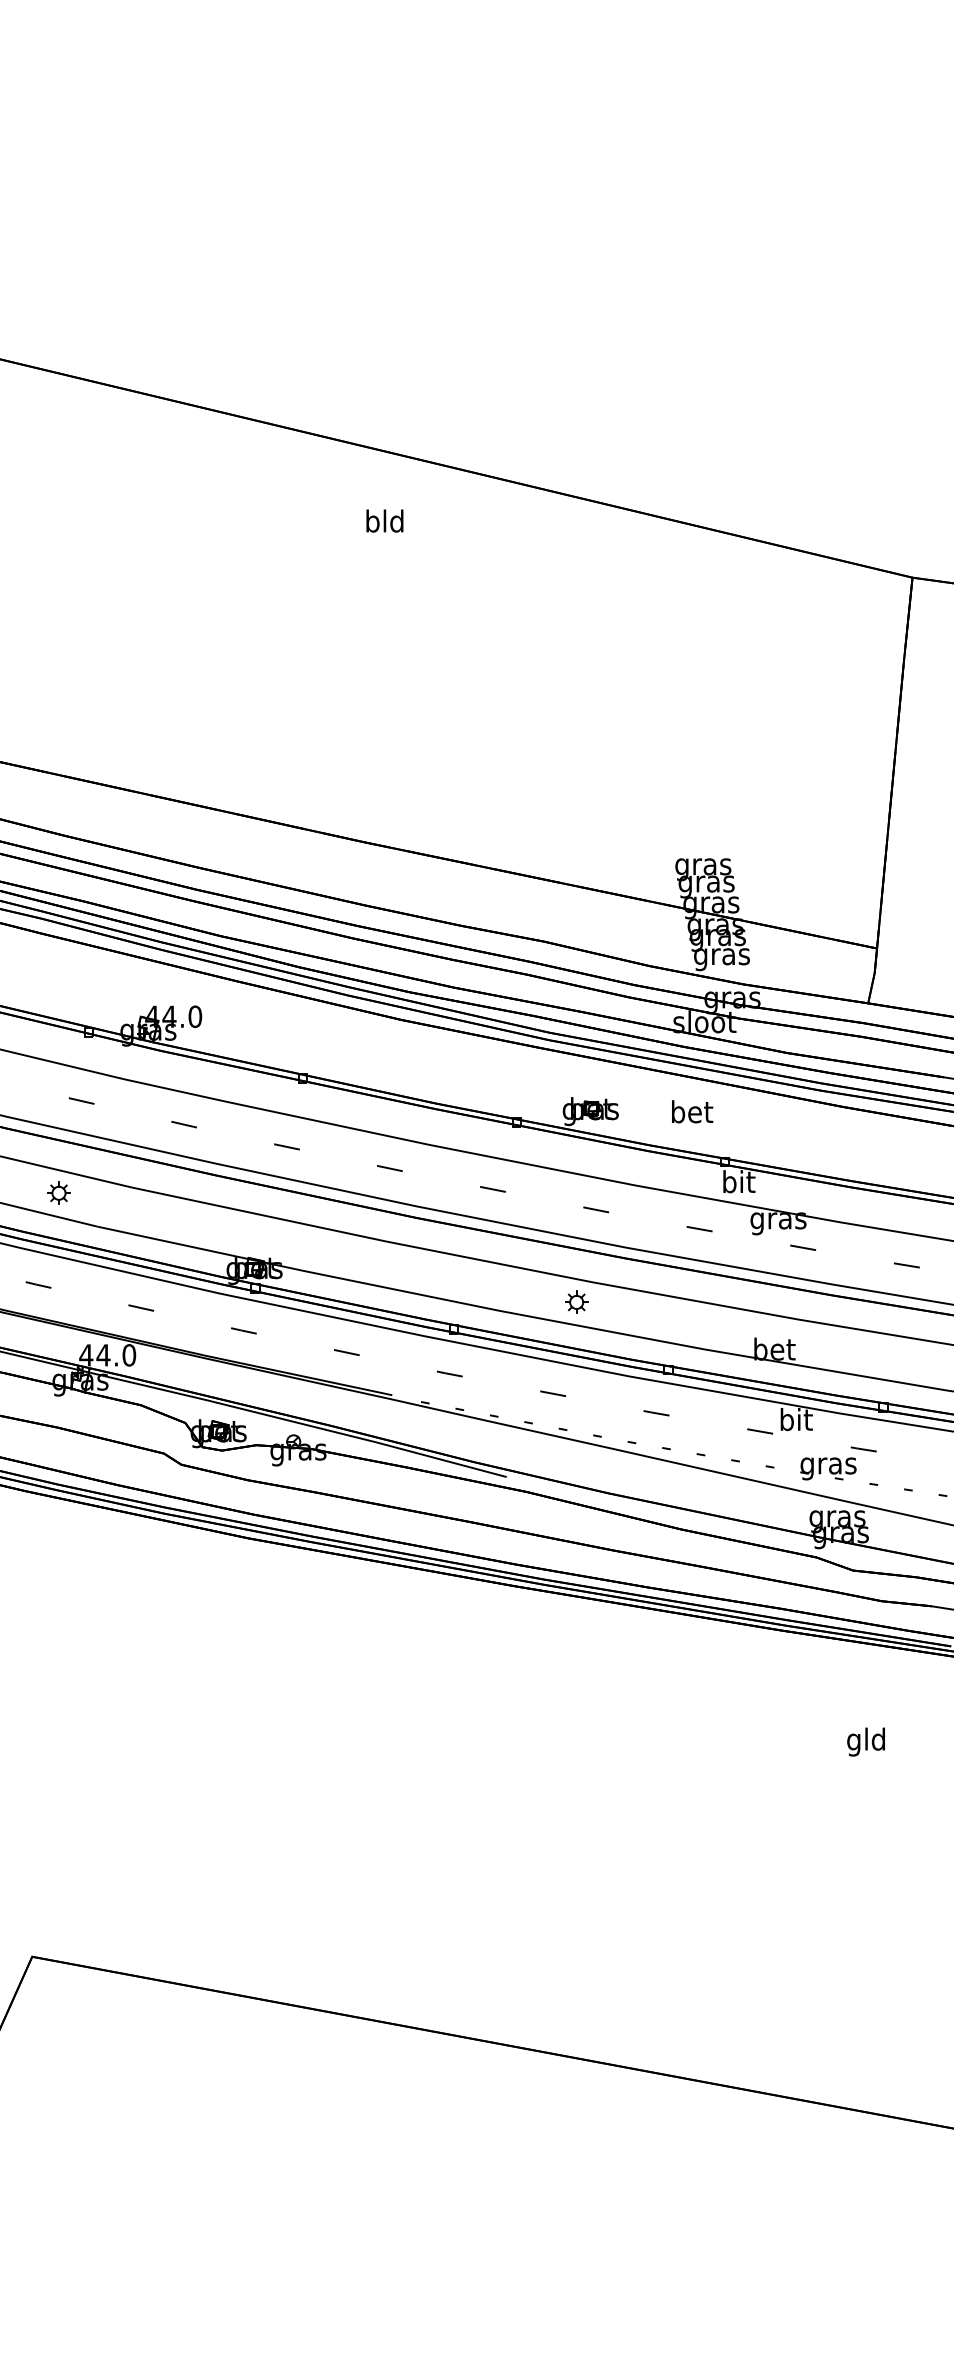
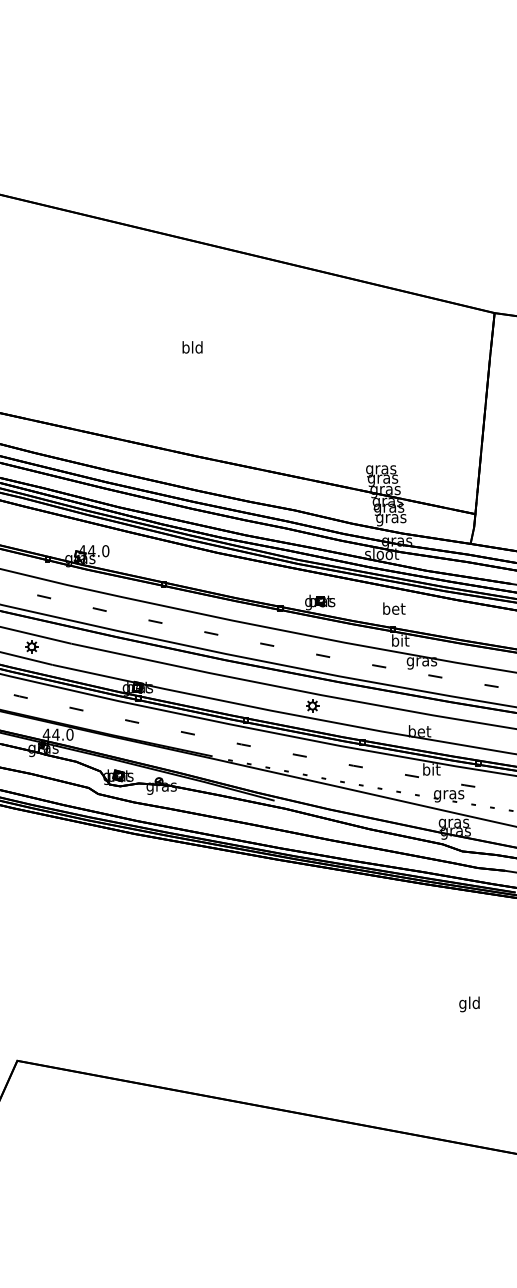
text: (384, 521) -> (192, 347), moved
text: (692, 1111) -> (394, 608), moved
text: (866, 1742) -> (469, 1004), moved

